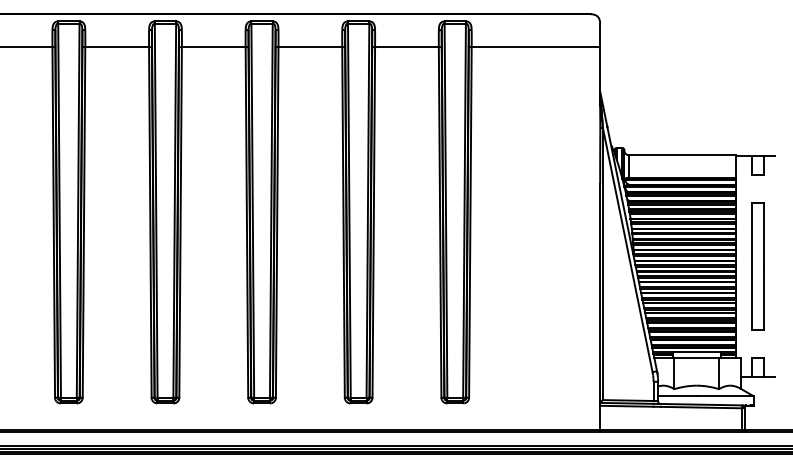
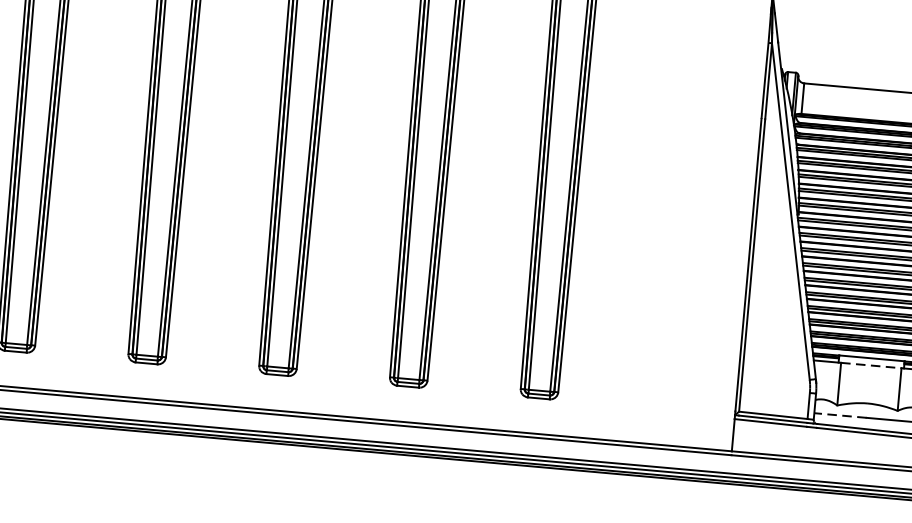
line: (697, 357) -> (872, 365), solid -> dashed
line: (676, 396) -> (839, 415), solid -> dashed

